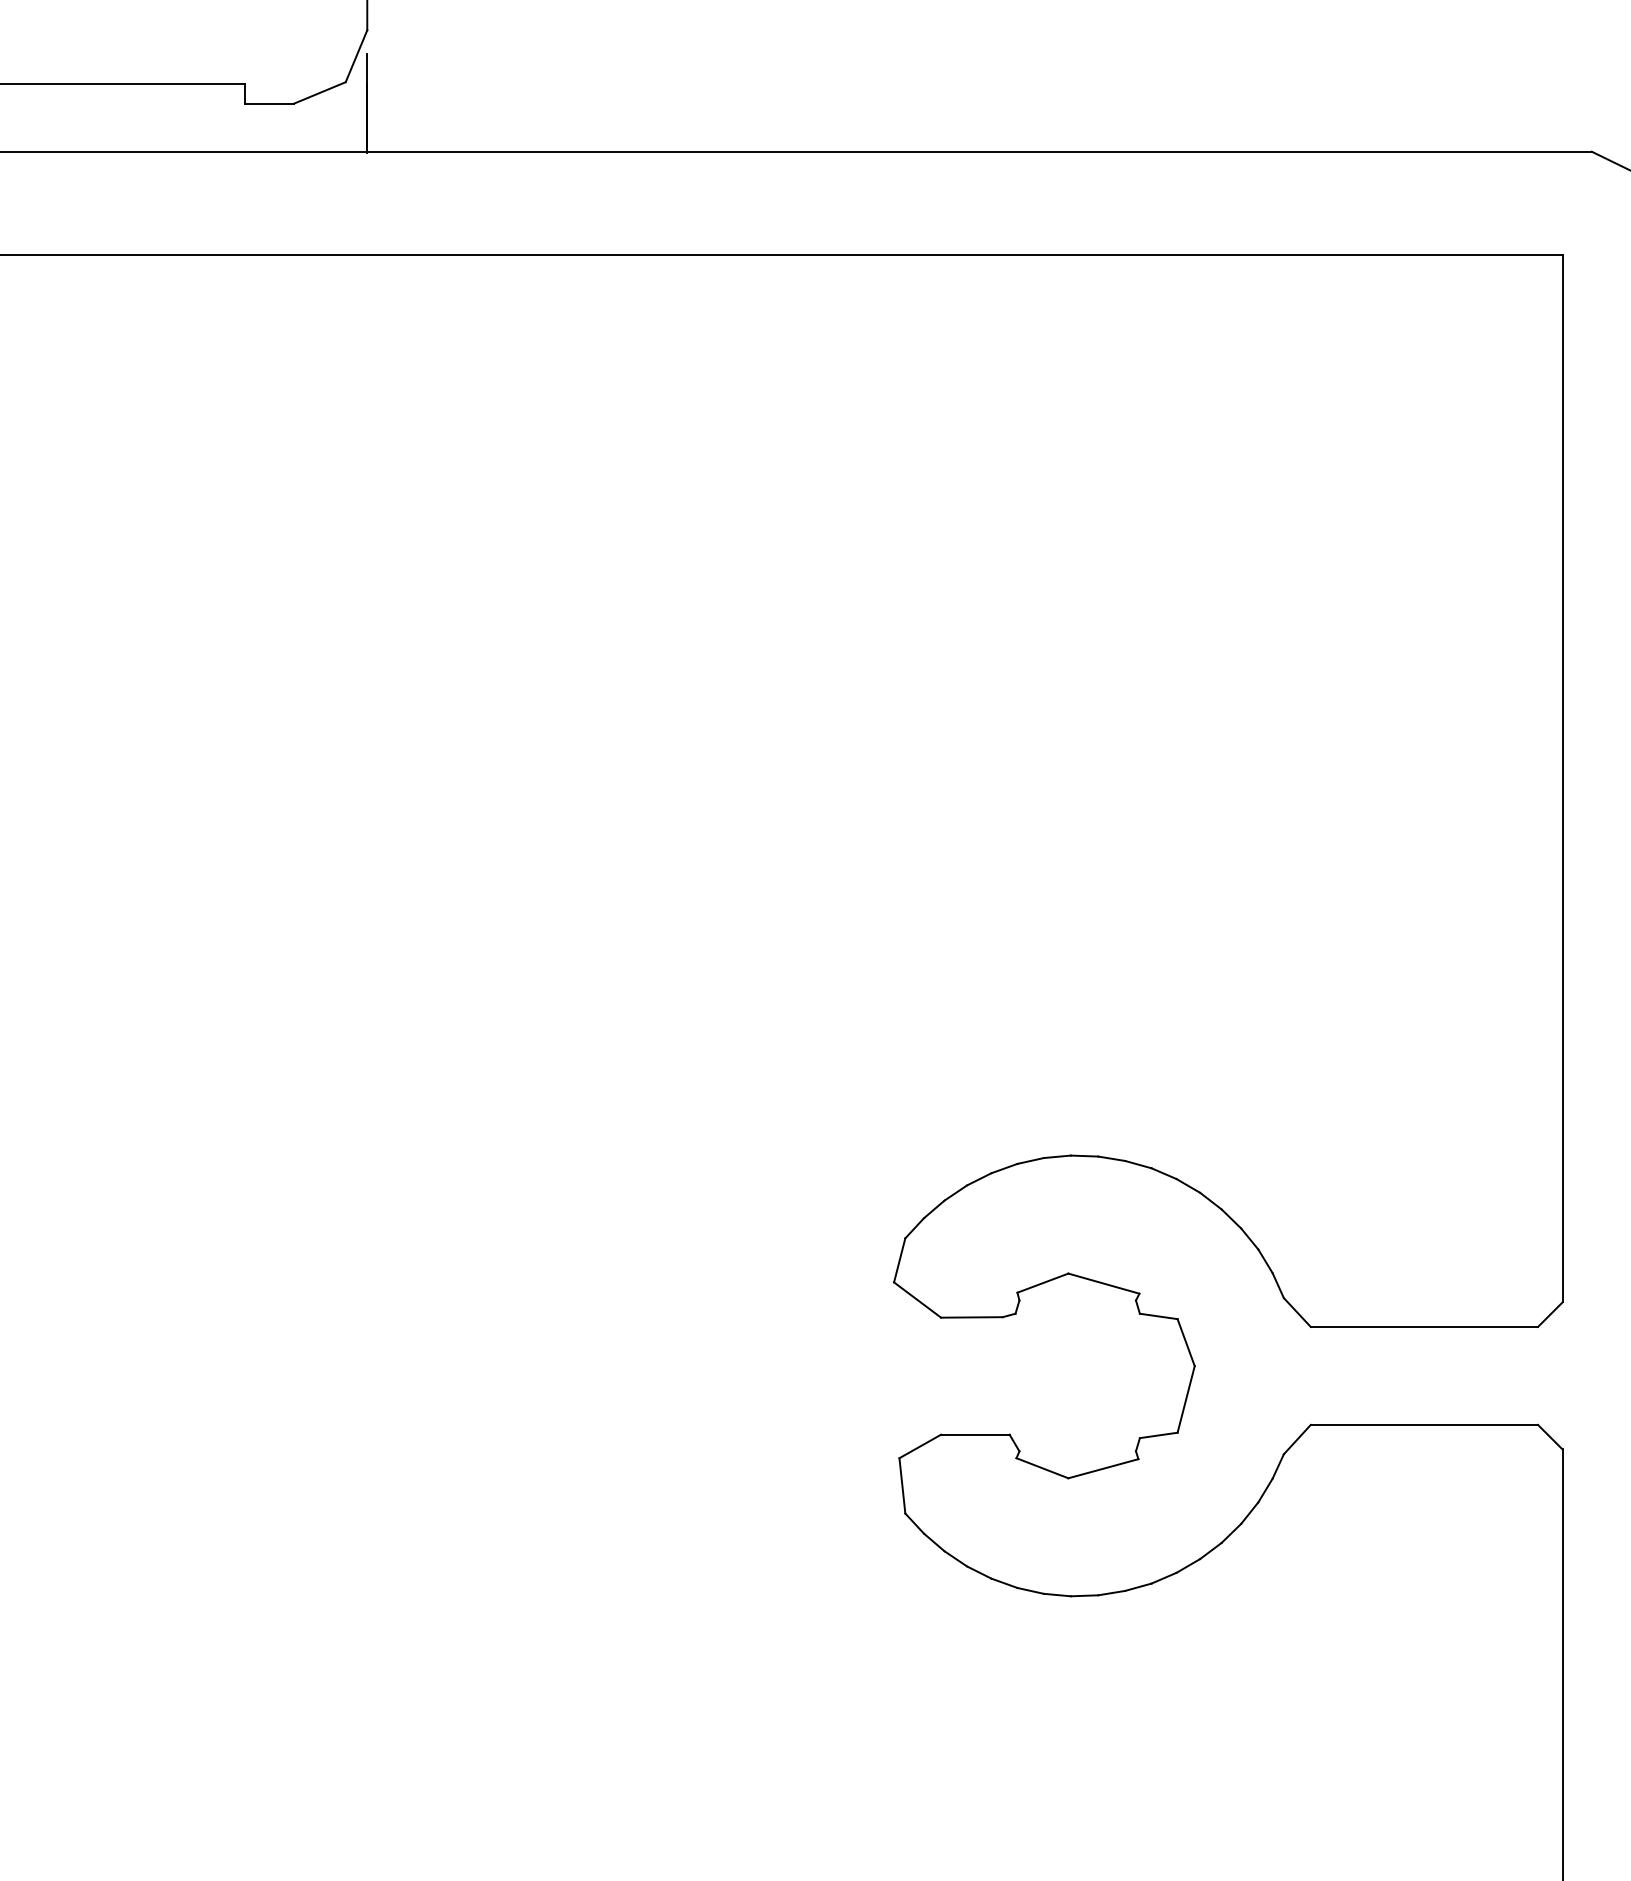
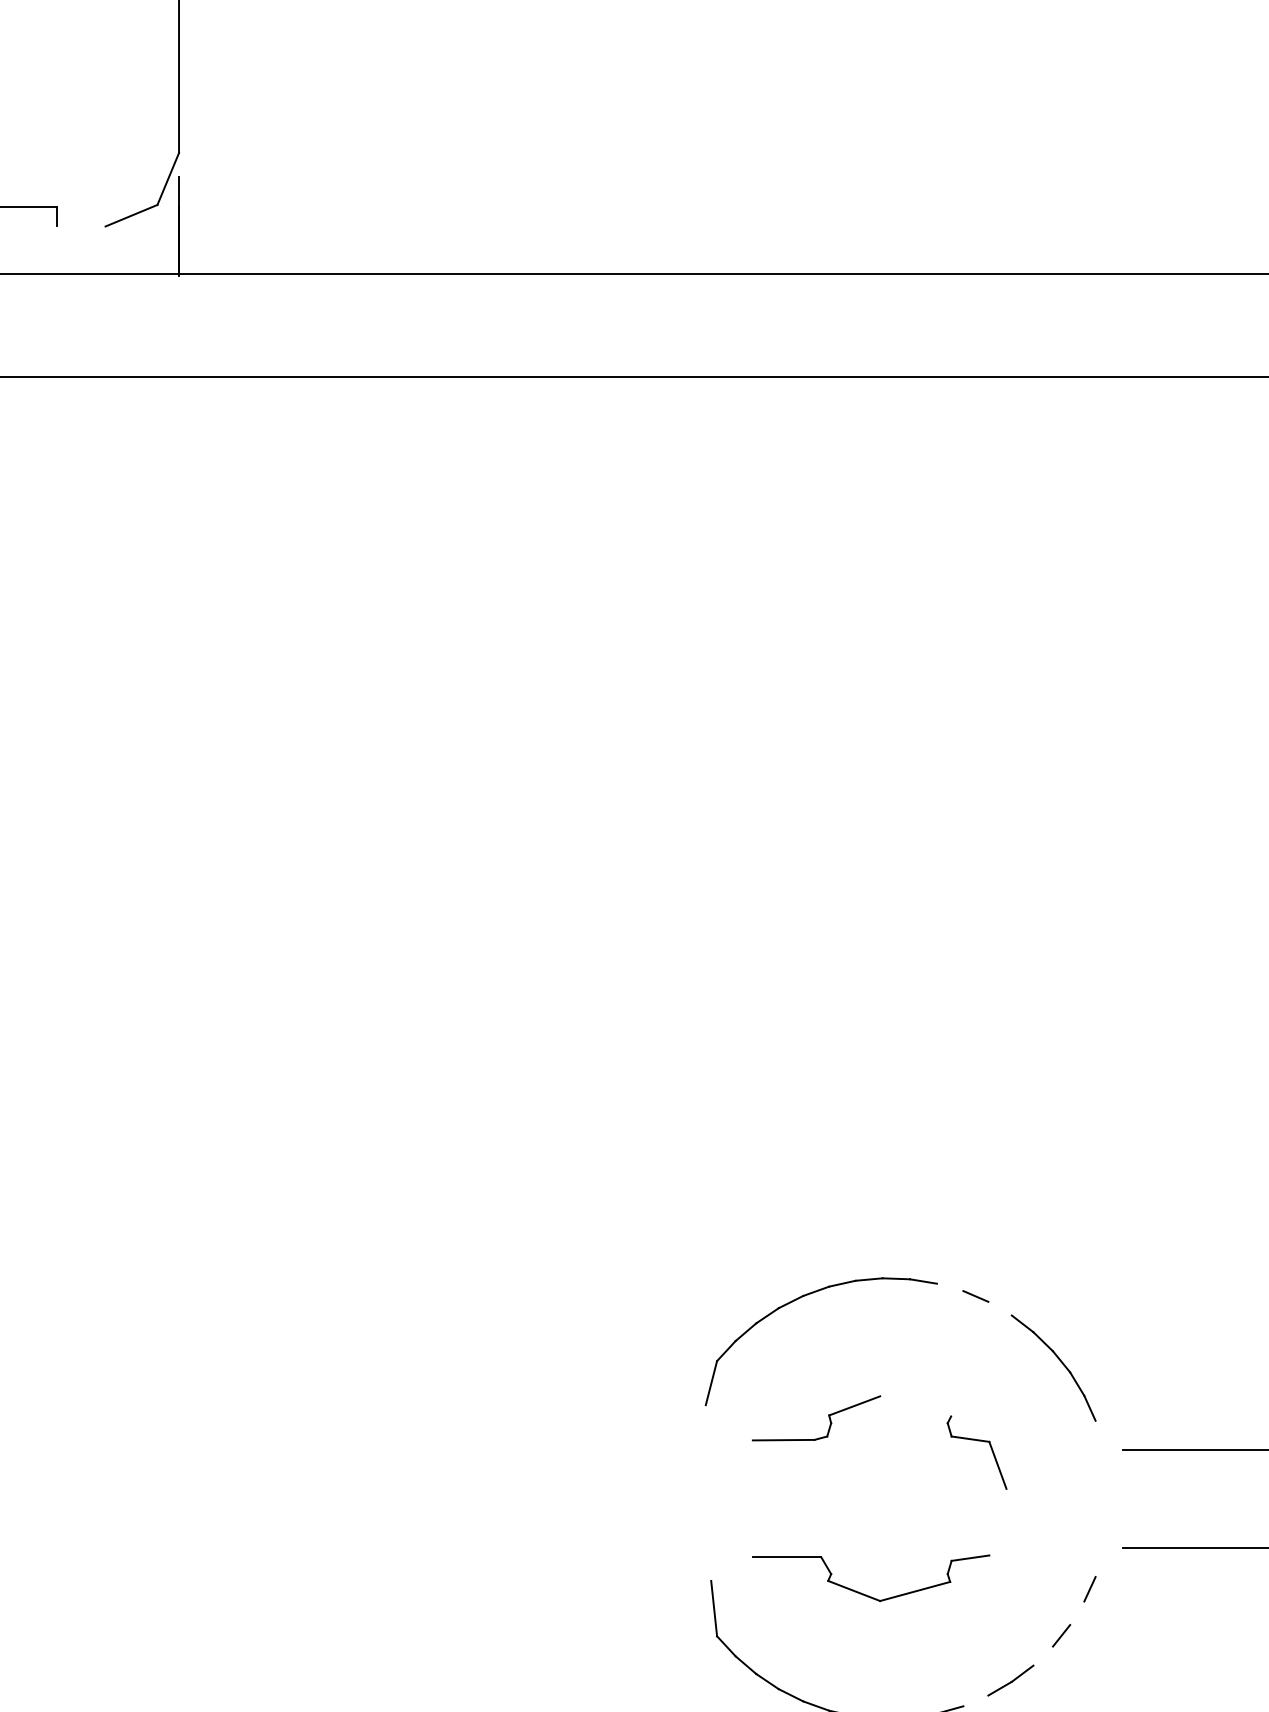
line: (268, 103) -> (80, 226), removed
line: (1138, 1164) -> (950, 1287), removed
line: (1188, 1185) -> (1000, 1308), removed
line: (1103, 1283) -> (915, 1406), removed
line: (917, 1299) -> (729, 1422), removed
line: (1296, 1312) -> (1108, 1435), removed
line: (1185, 1399) -> (997, 1522), removed
line: (1296, 1439) -> (1108, 1562), removed
line: (920, 1446) -> (732, 1569), removed
line: (1265, 1490) -> (1077, 1613), removed
line: (1231, 1532) -> (1043, 1655), removed
line: (1163, 1577) -> (975, 1700), removed

